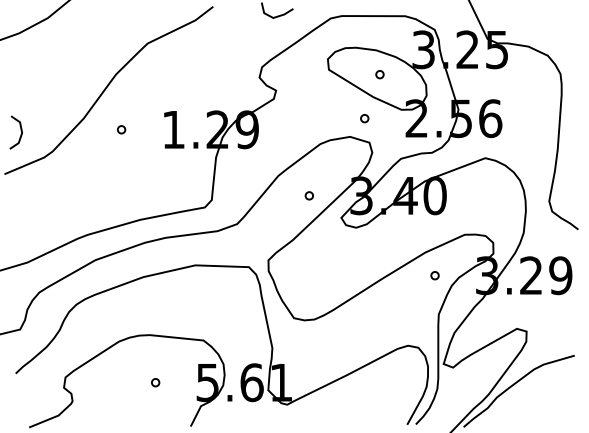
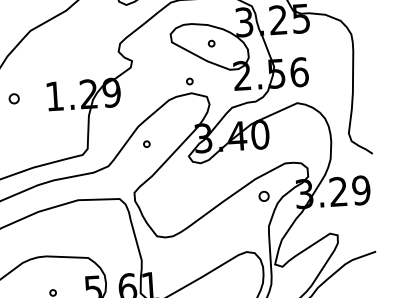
part: (364, 118) -> (189, 81), moved
part: (121, 129) -> (14, 98), size x1.6
part: (308, 195) -> (146, 143), moved
part: (434, 275) -> (263, 196), size x1.6

